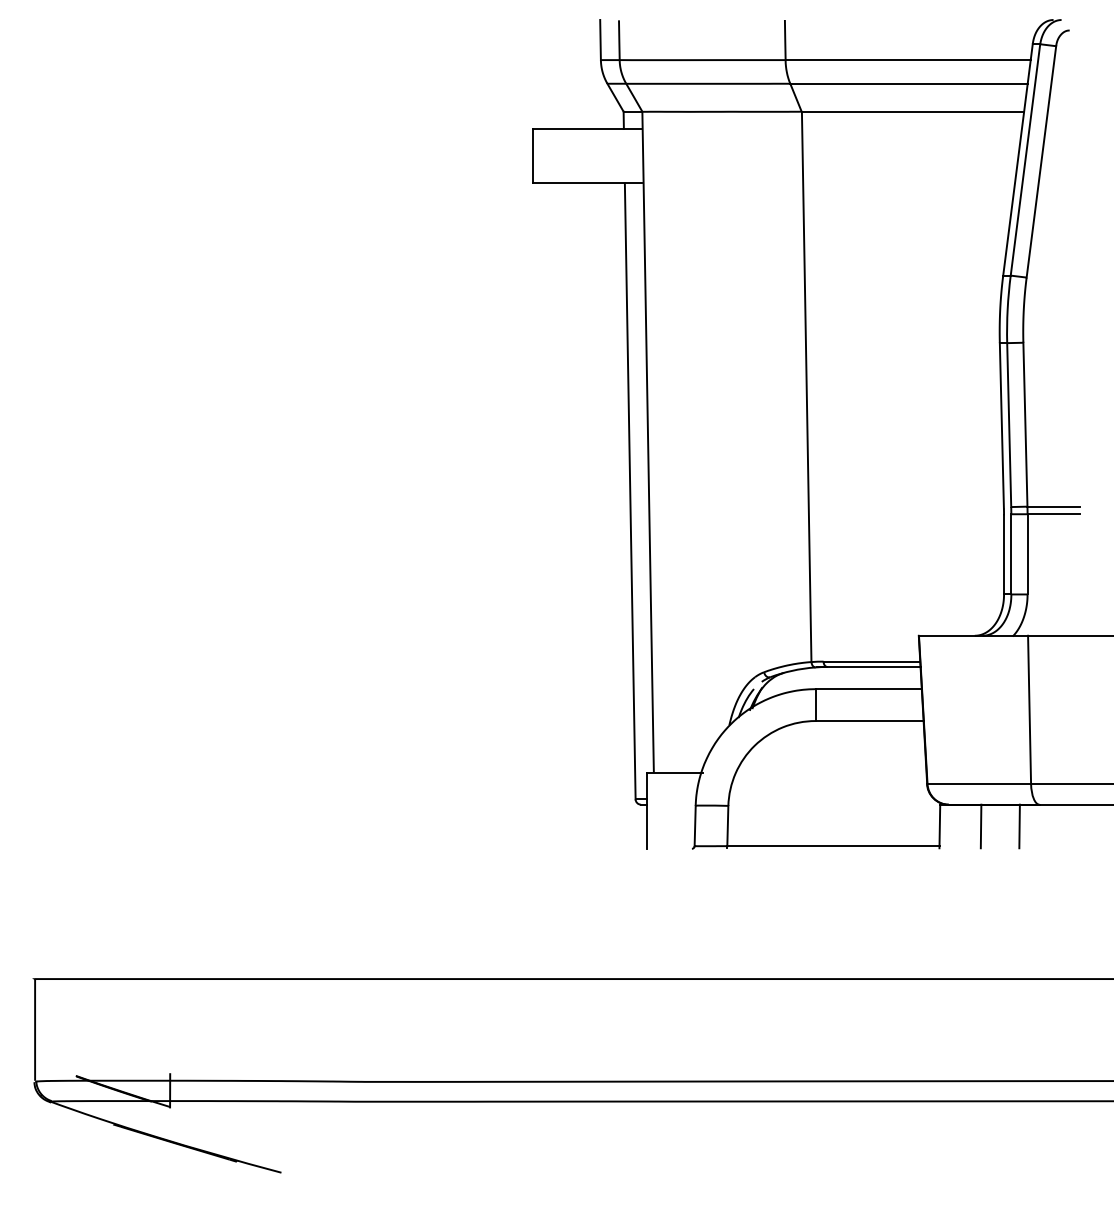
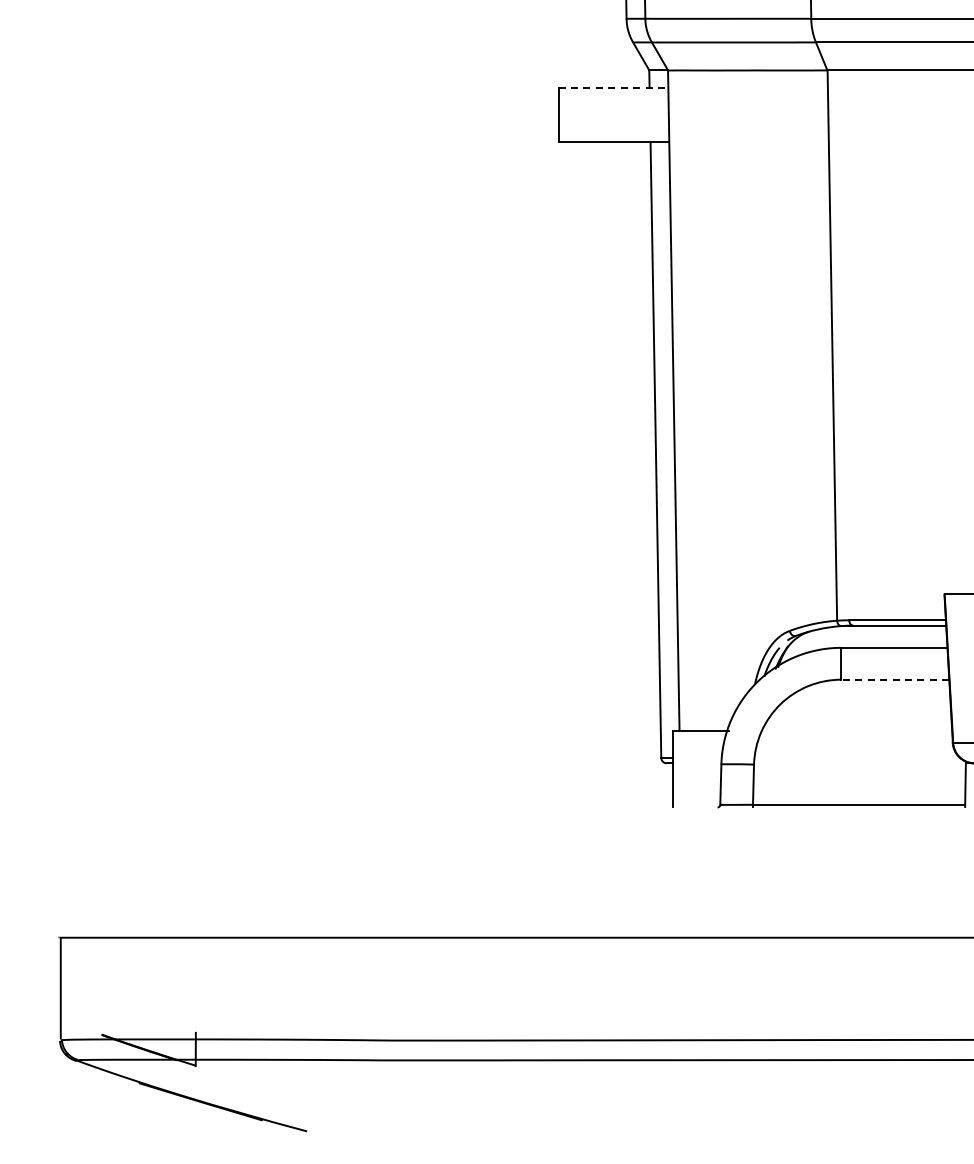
line: (587, 128) -> (613, 87), solid -> dashed
line: (869, 721) -> (895, 680), solid -> dashed

